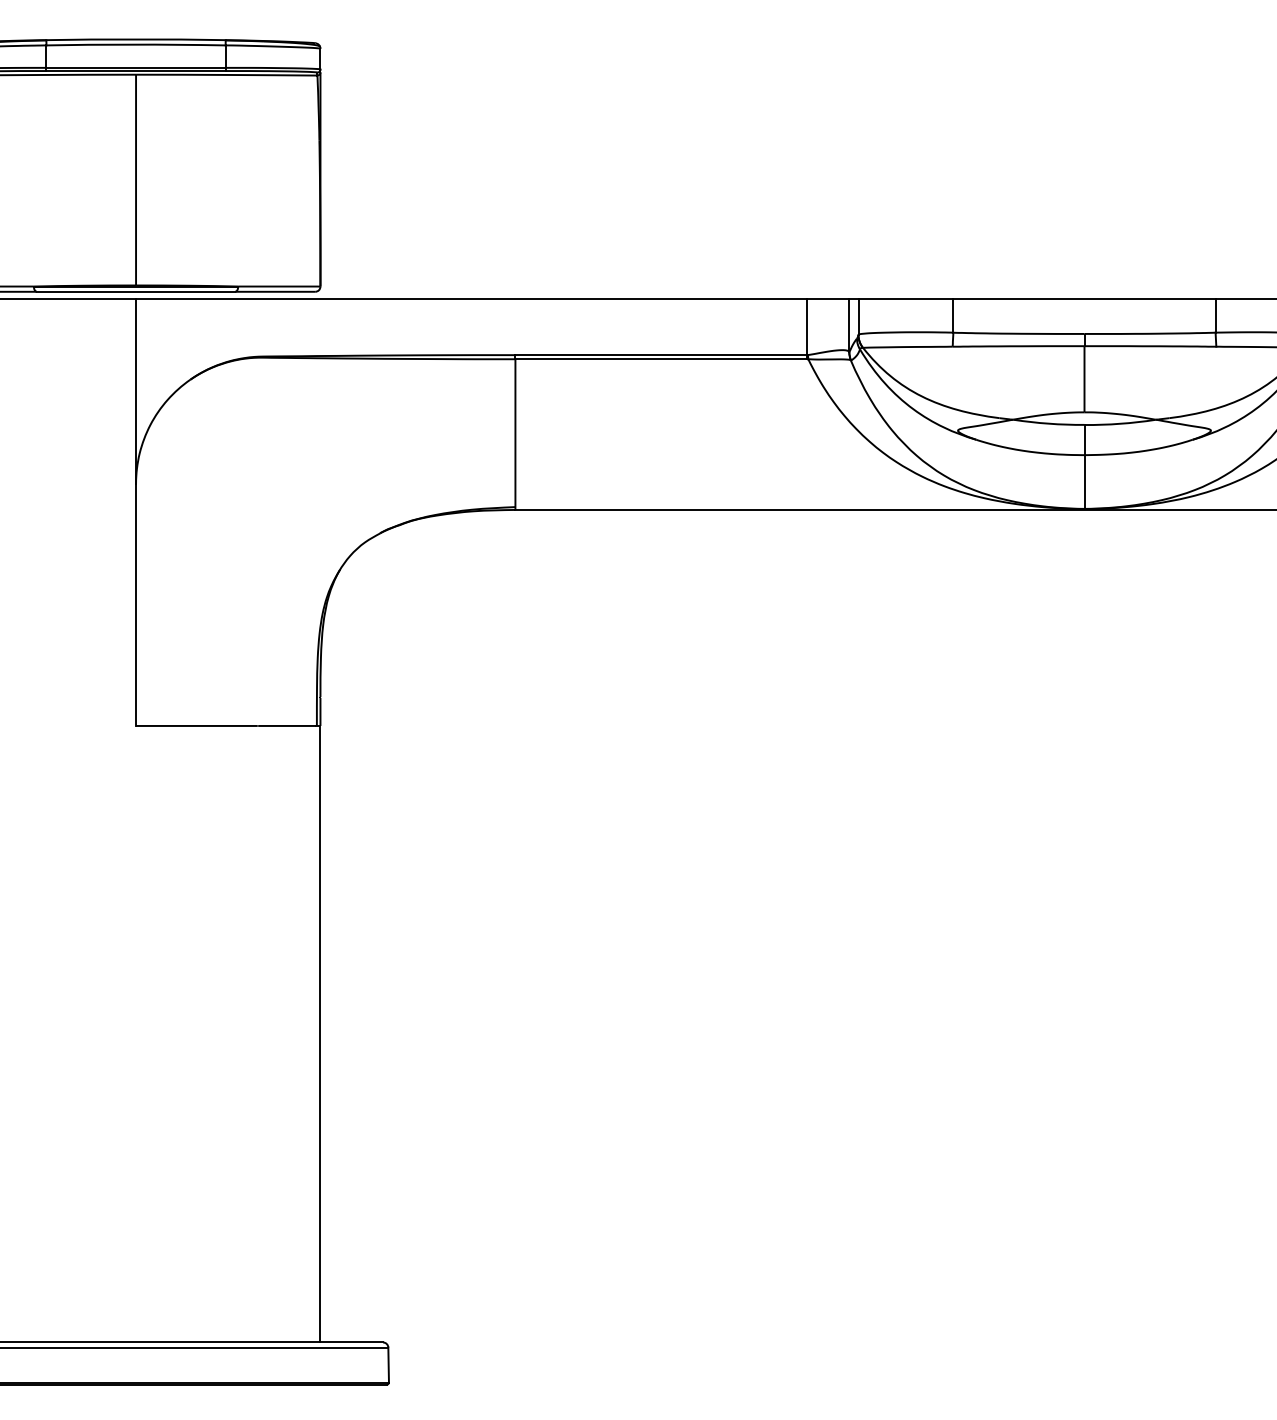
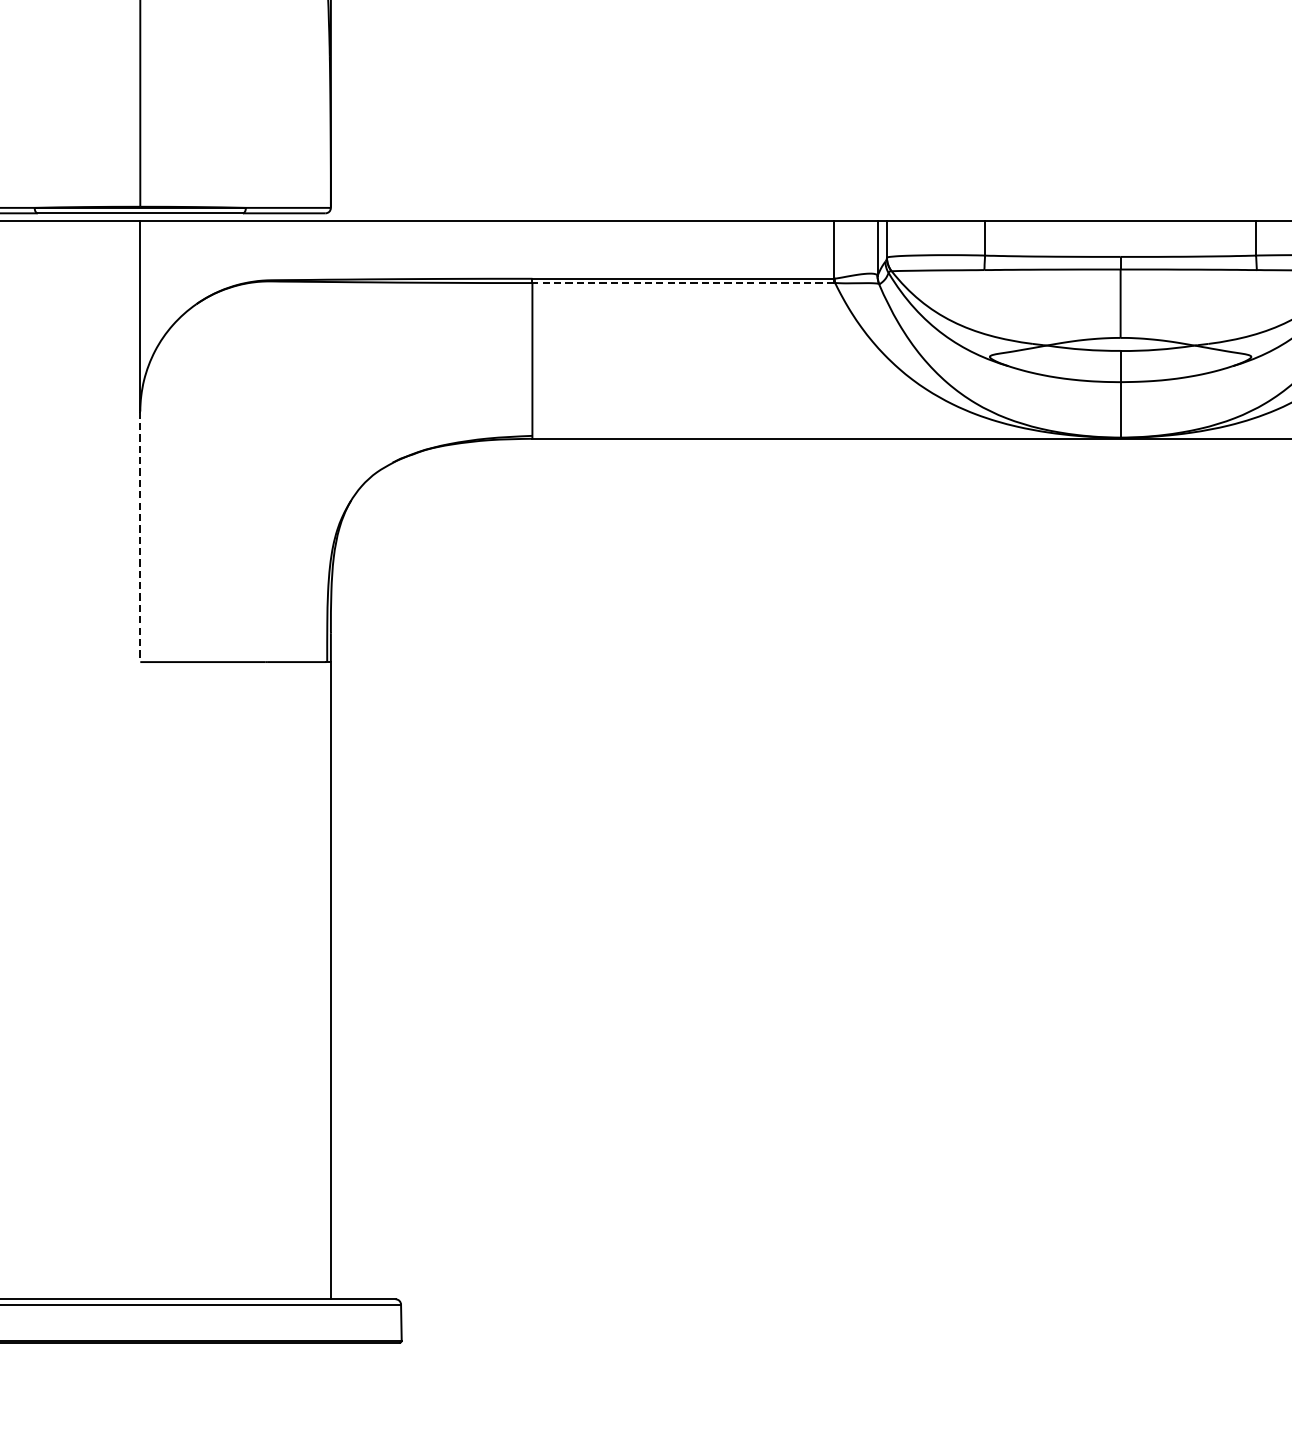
line: (661, 359) -> (683, 283), solid -> dashed
line: (136, 605) -> (140, 537), solid -> dashed

